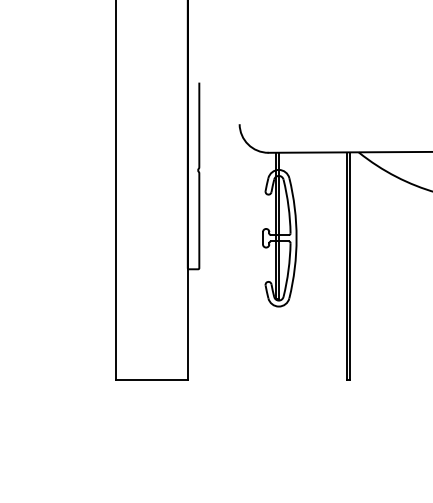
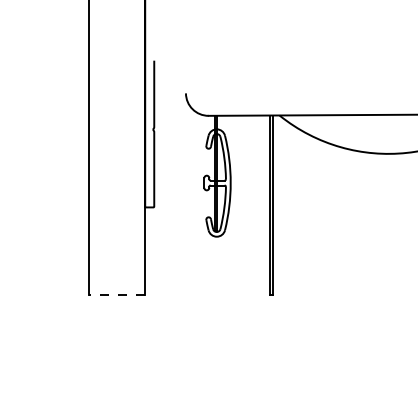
line: (151, 380) -> (116, 294), solid -> dashed

